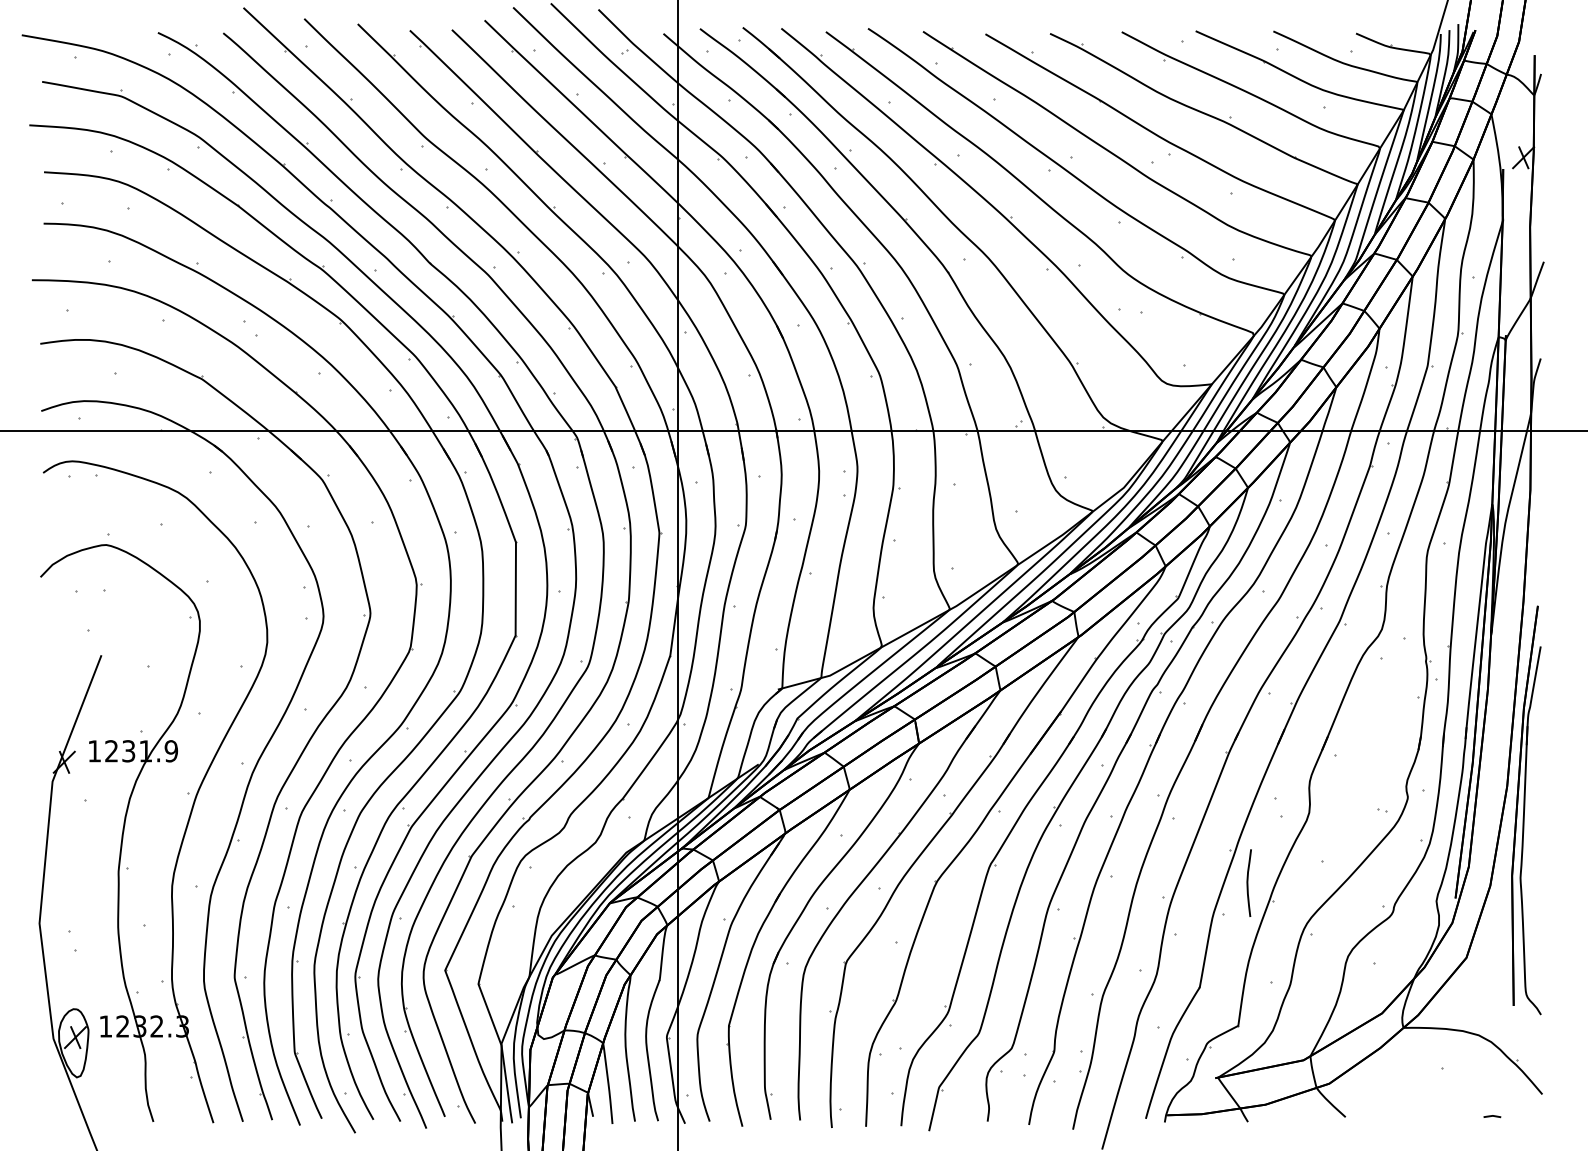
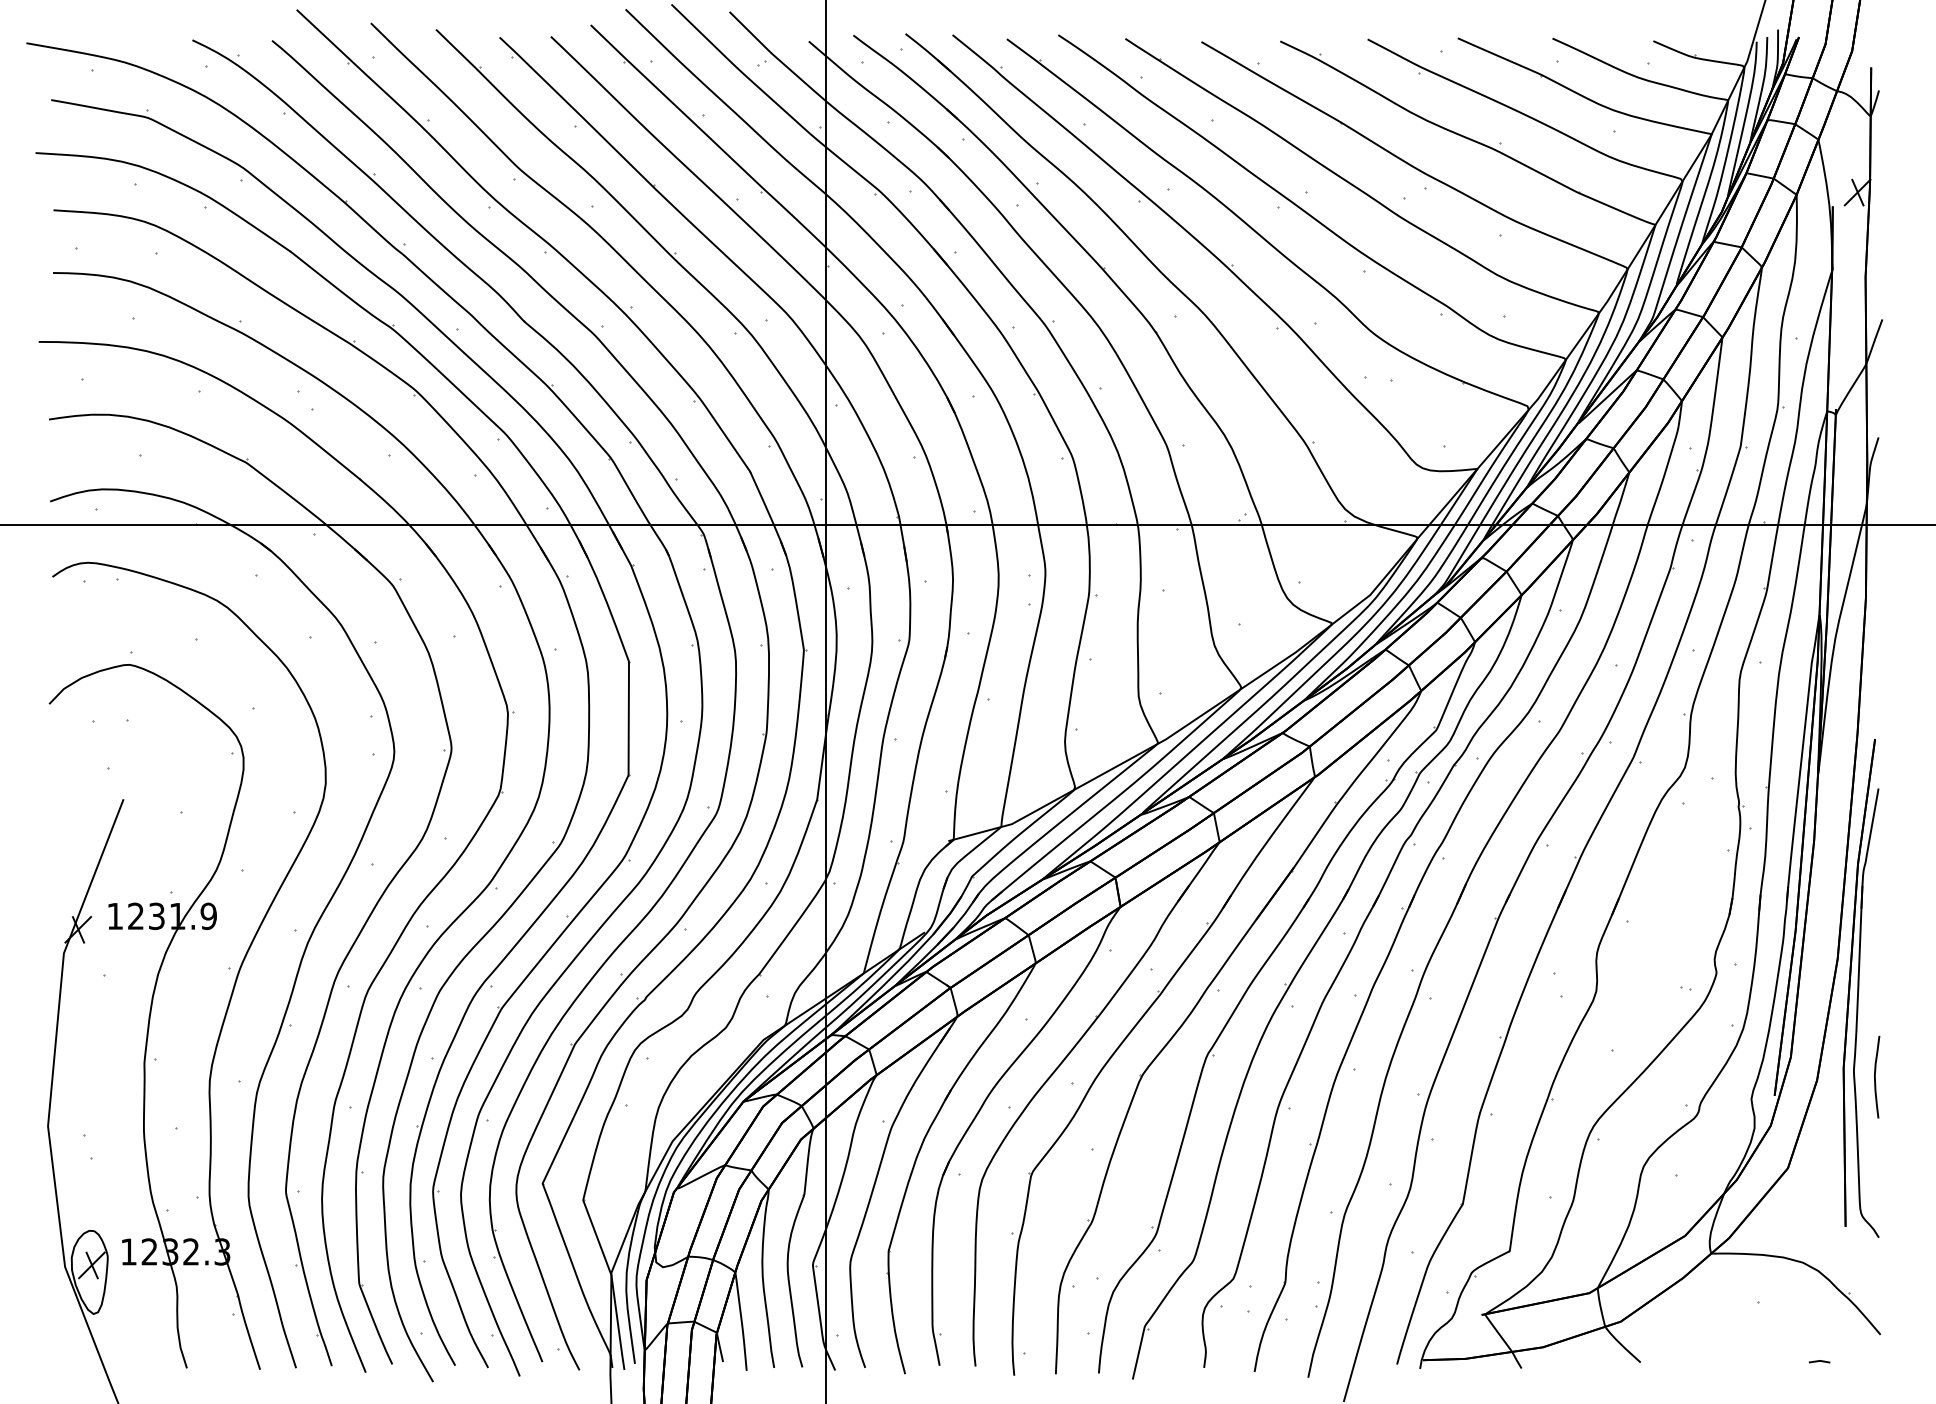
curve: (1247, 882) -> (1875, 1076), moved

